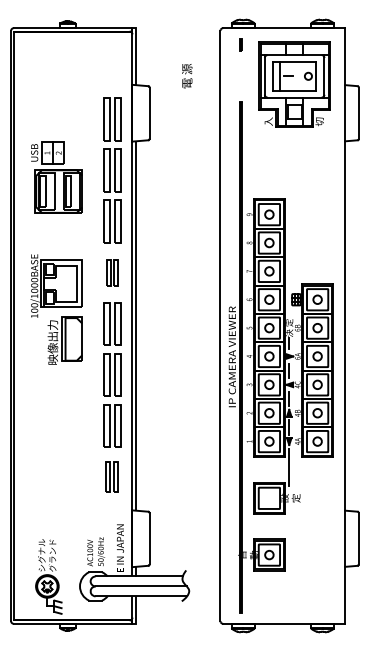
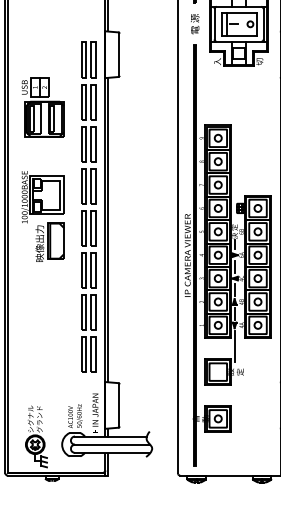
text: (187, 76) -> (195, 24), moved
part: (112, 272) -> (88, 185), size x1.67
part: (112, 476) -> (88, 354), size x1.43

